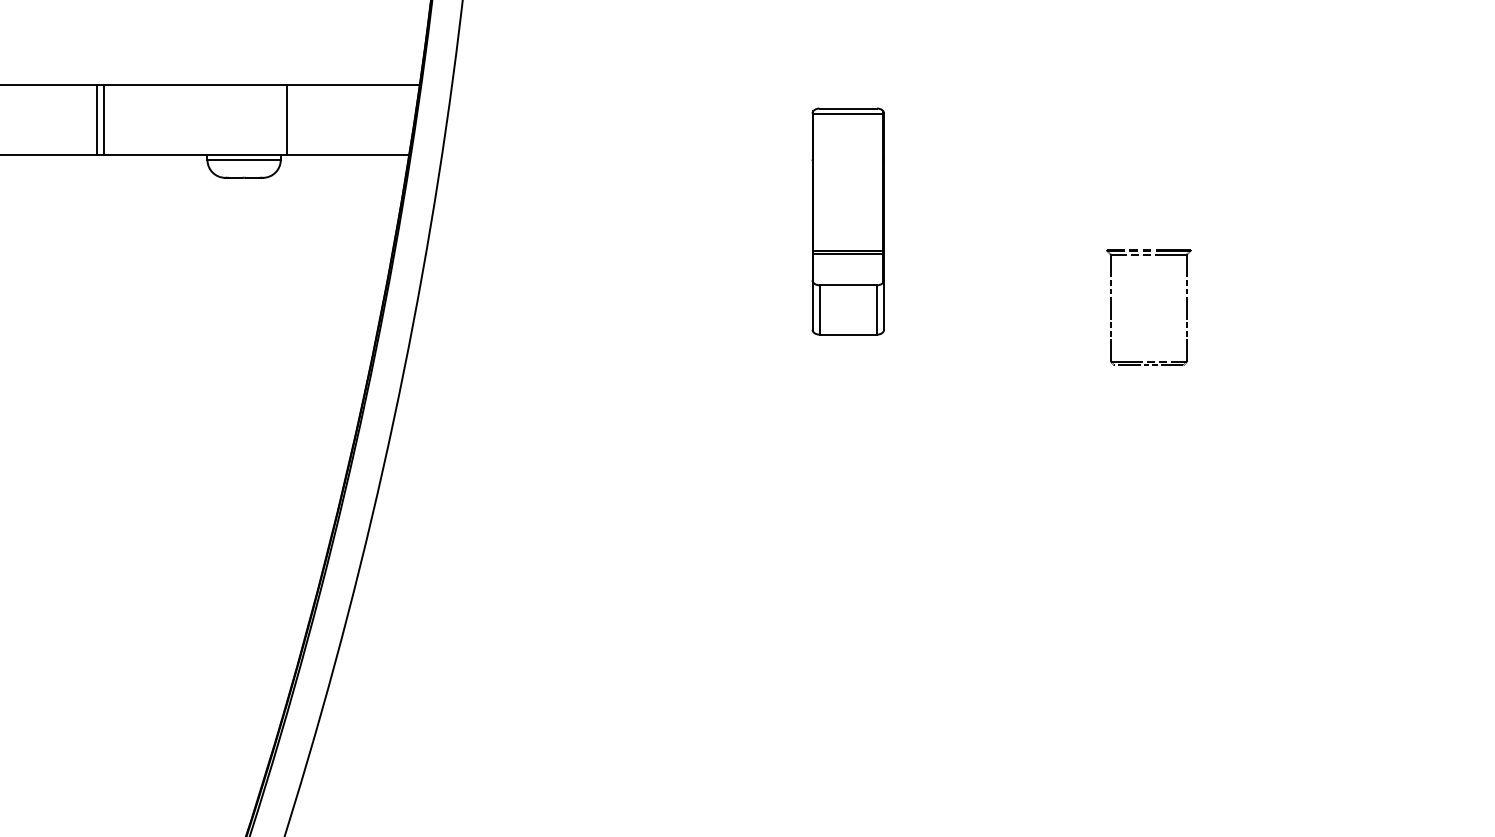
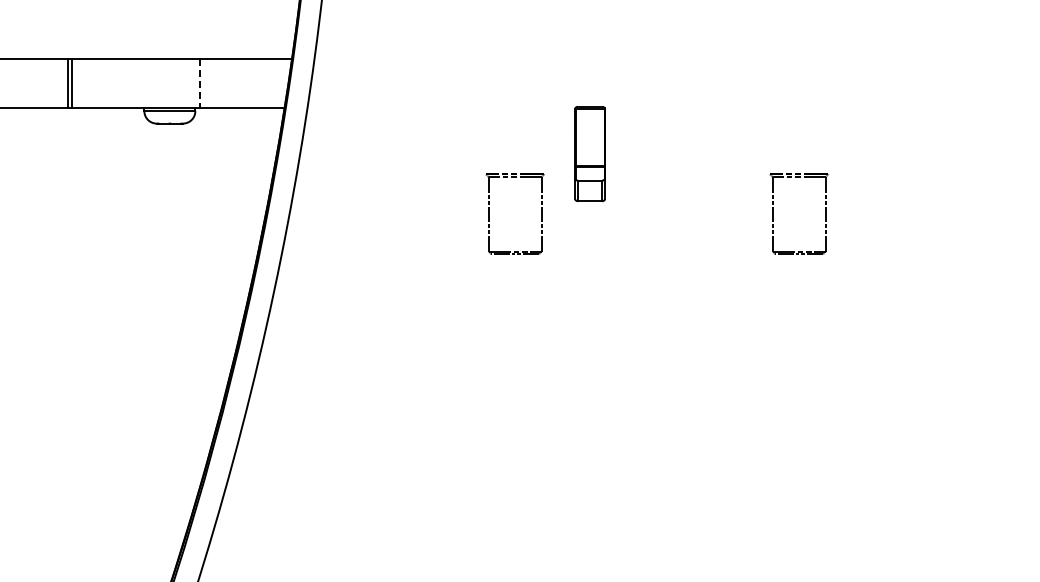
line: (286, 120) -> (199, 83), solid -> dashed
part: (847, 220) -> (589, 153), size x0.6
part: (703, 307) -> (489, 213), added

